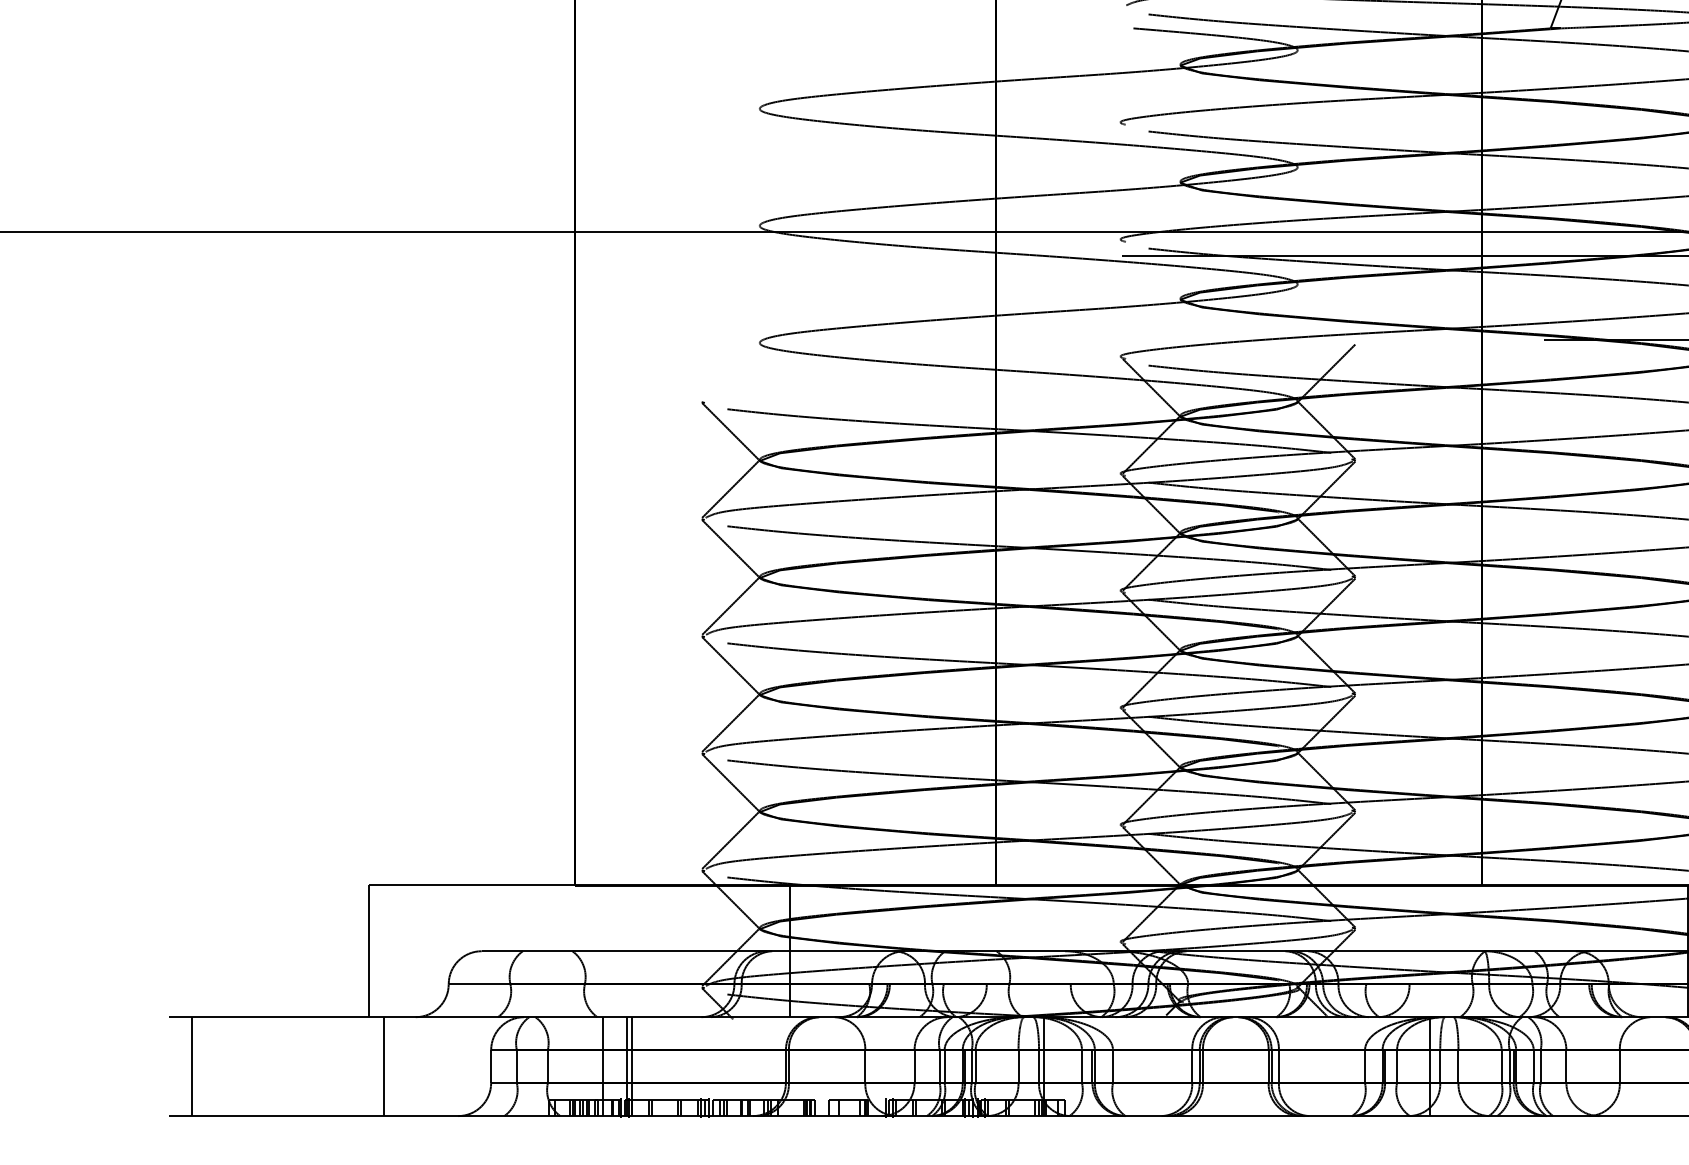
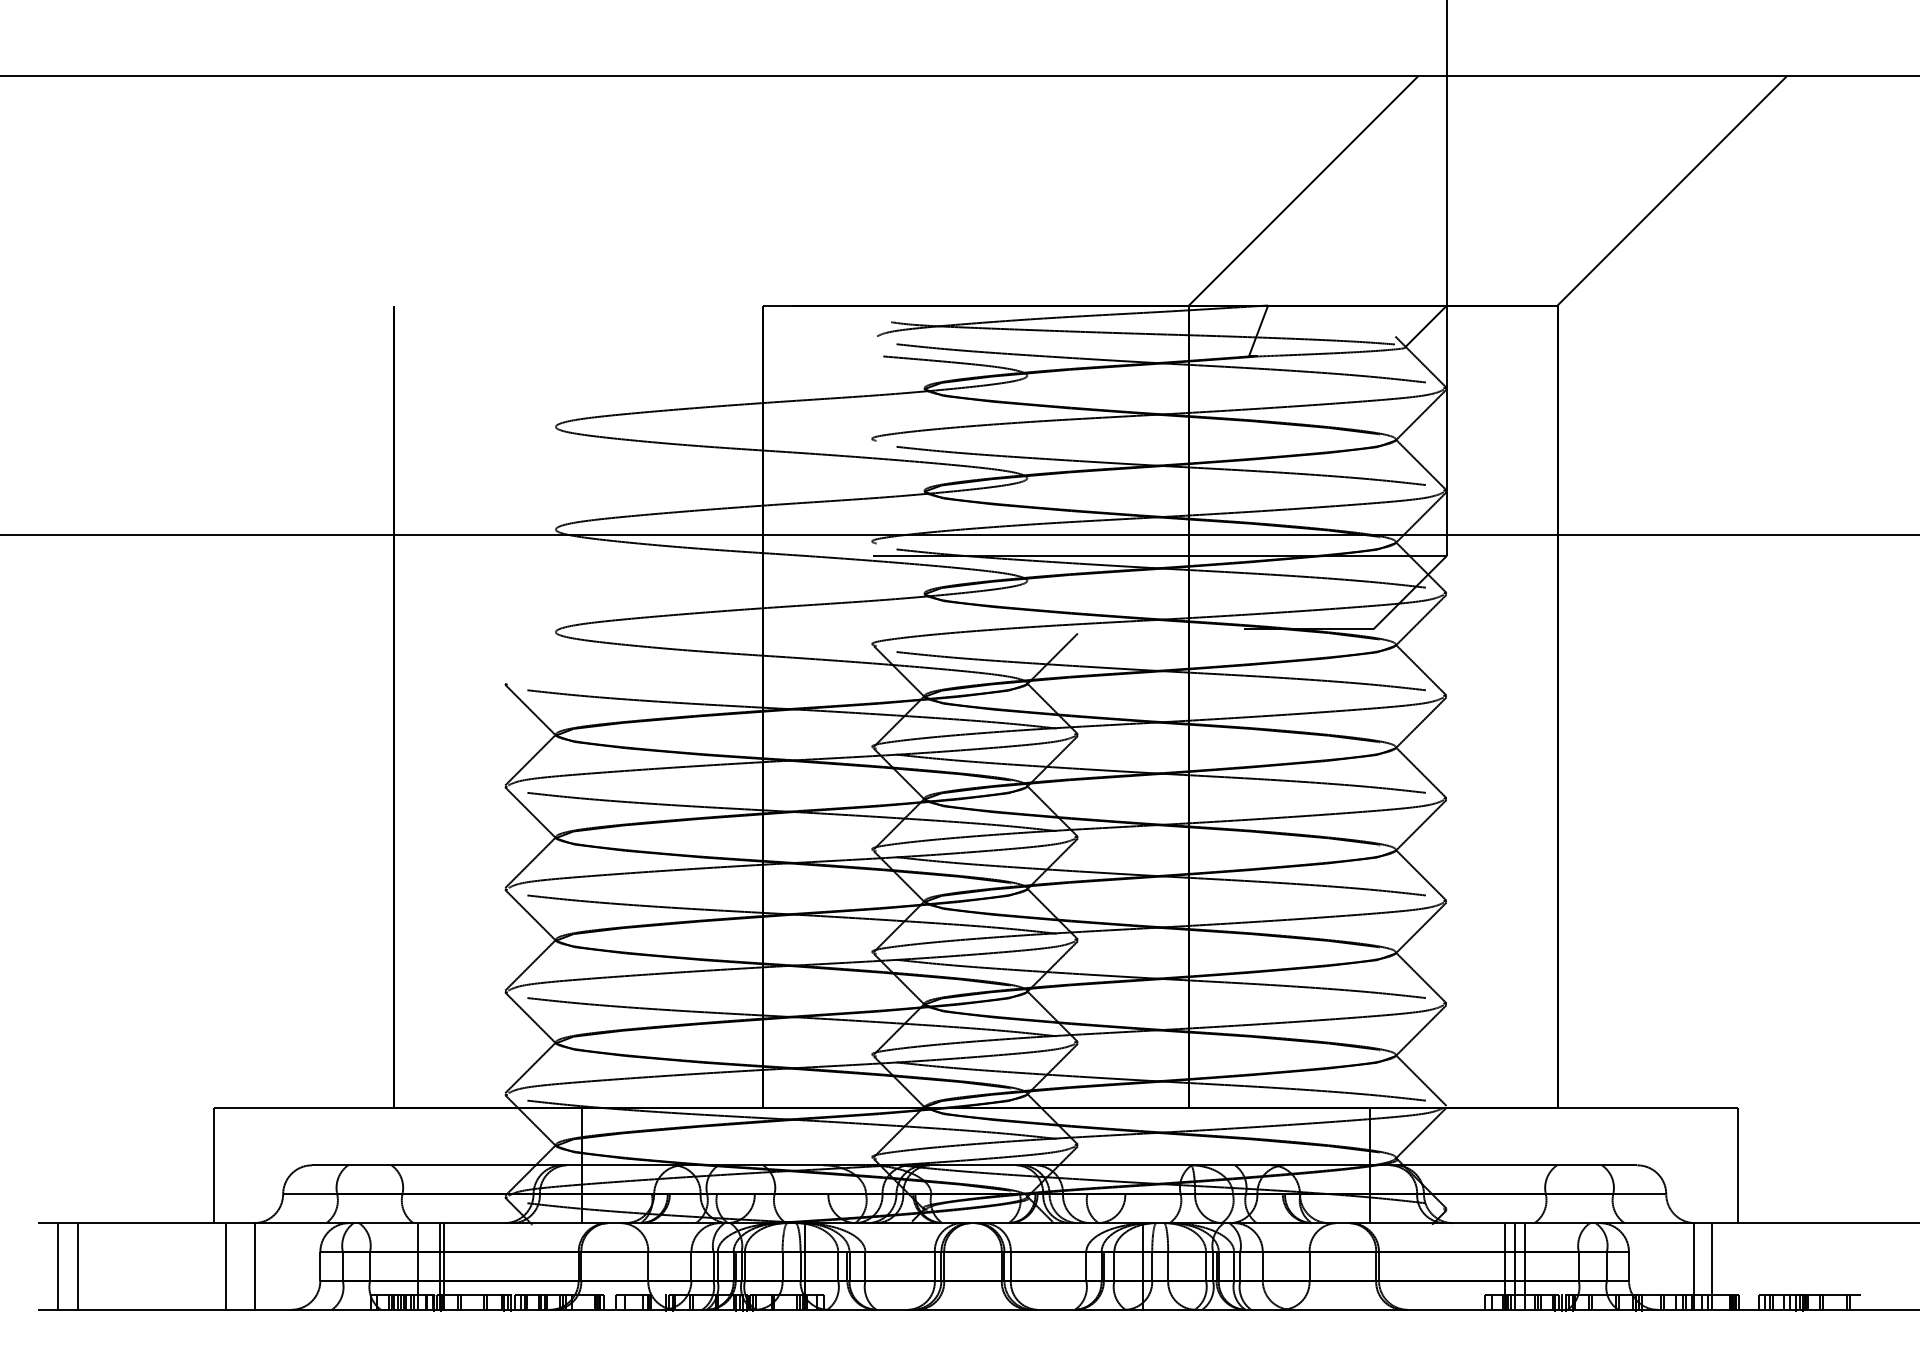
line: (215, 1066) -> (78, 1266), added
line: (417, 1066) -> (255, 1266), added

